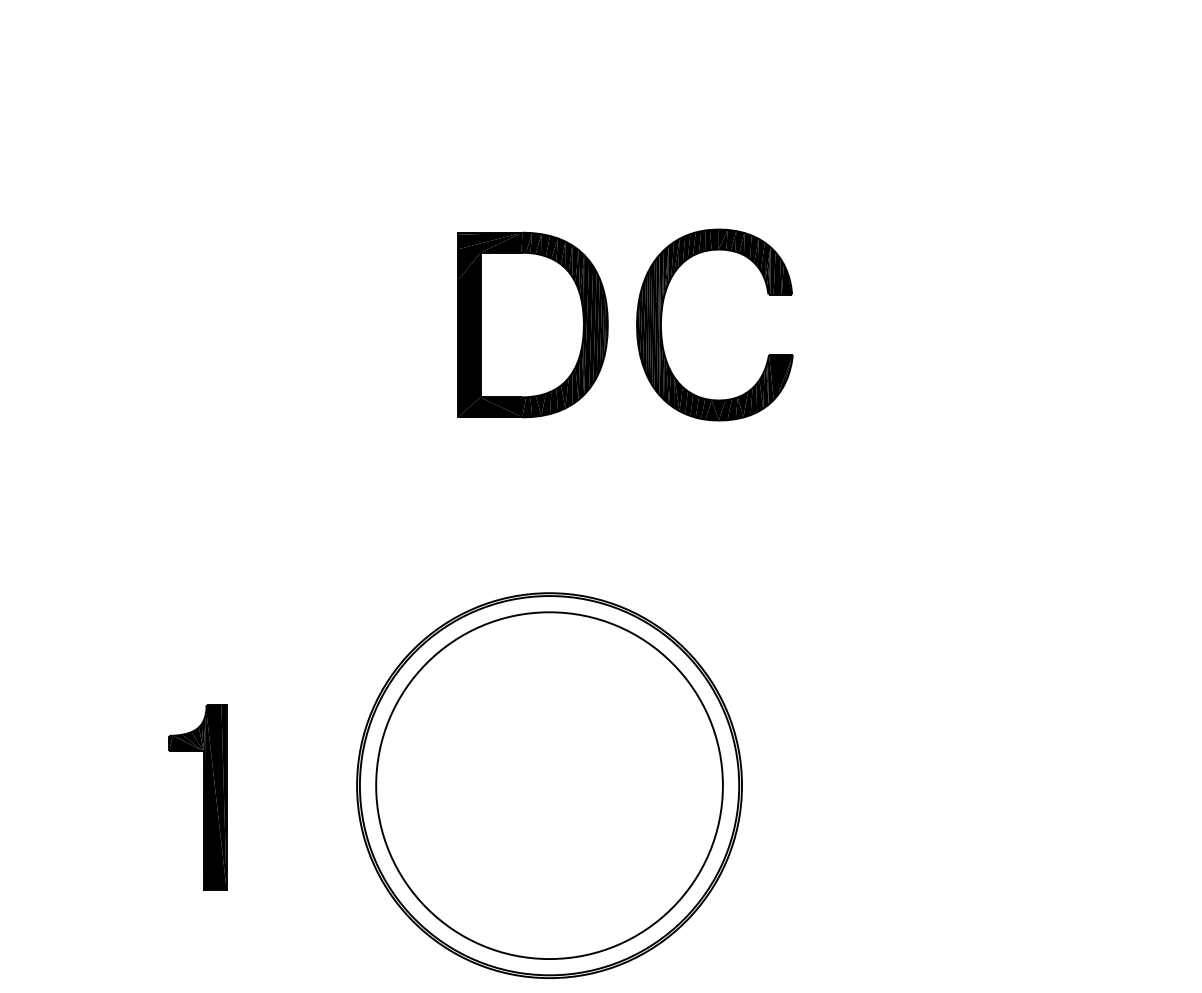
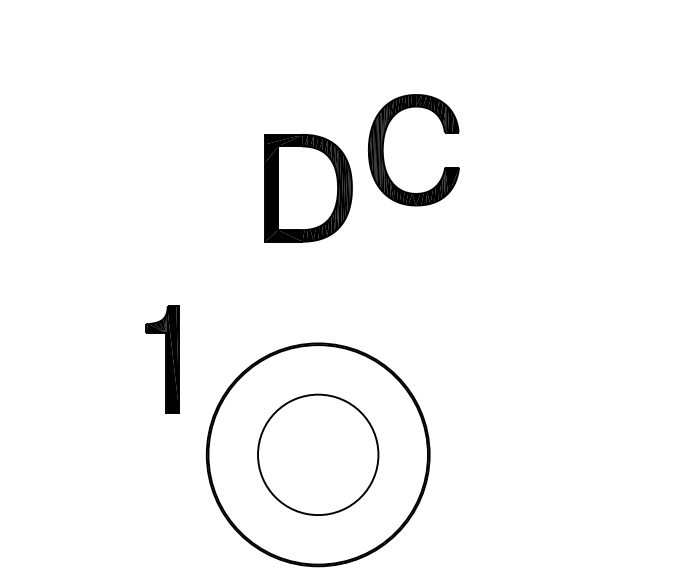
part: (662, 325) -> (383, 150), moved
circle: (548, 785) -> (317, 454), size x0.6
part: (197, 797) -> (162, 359), moved

